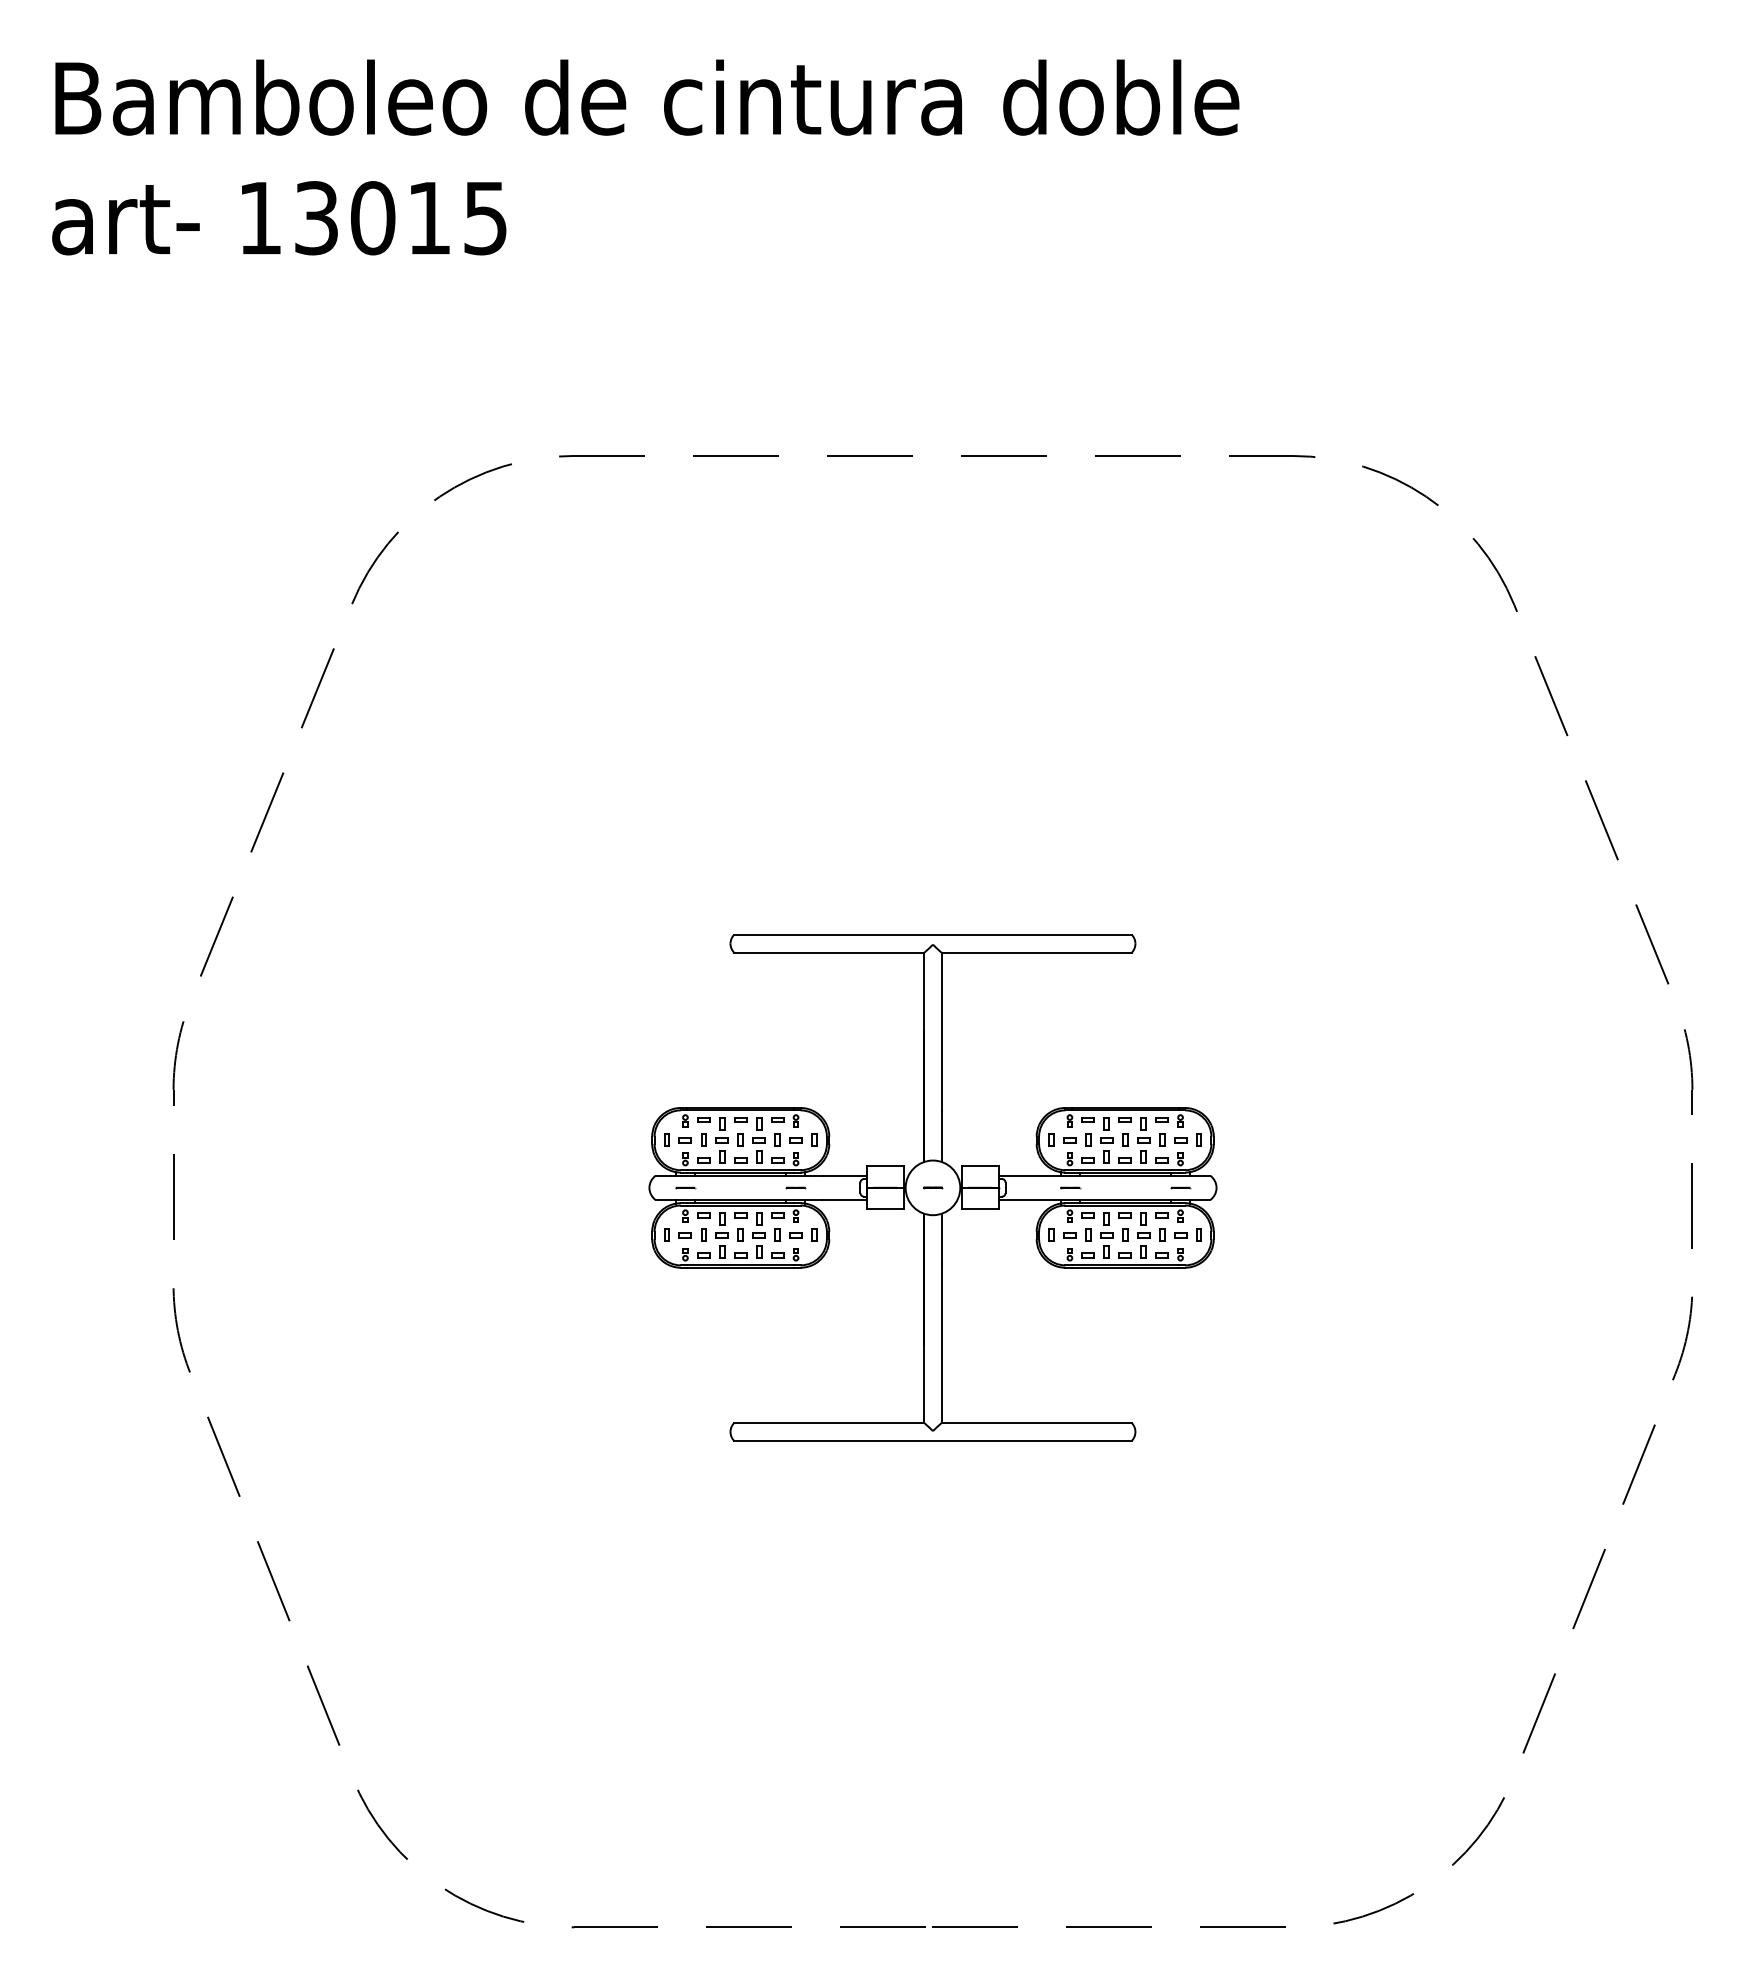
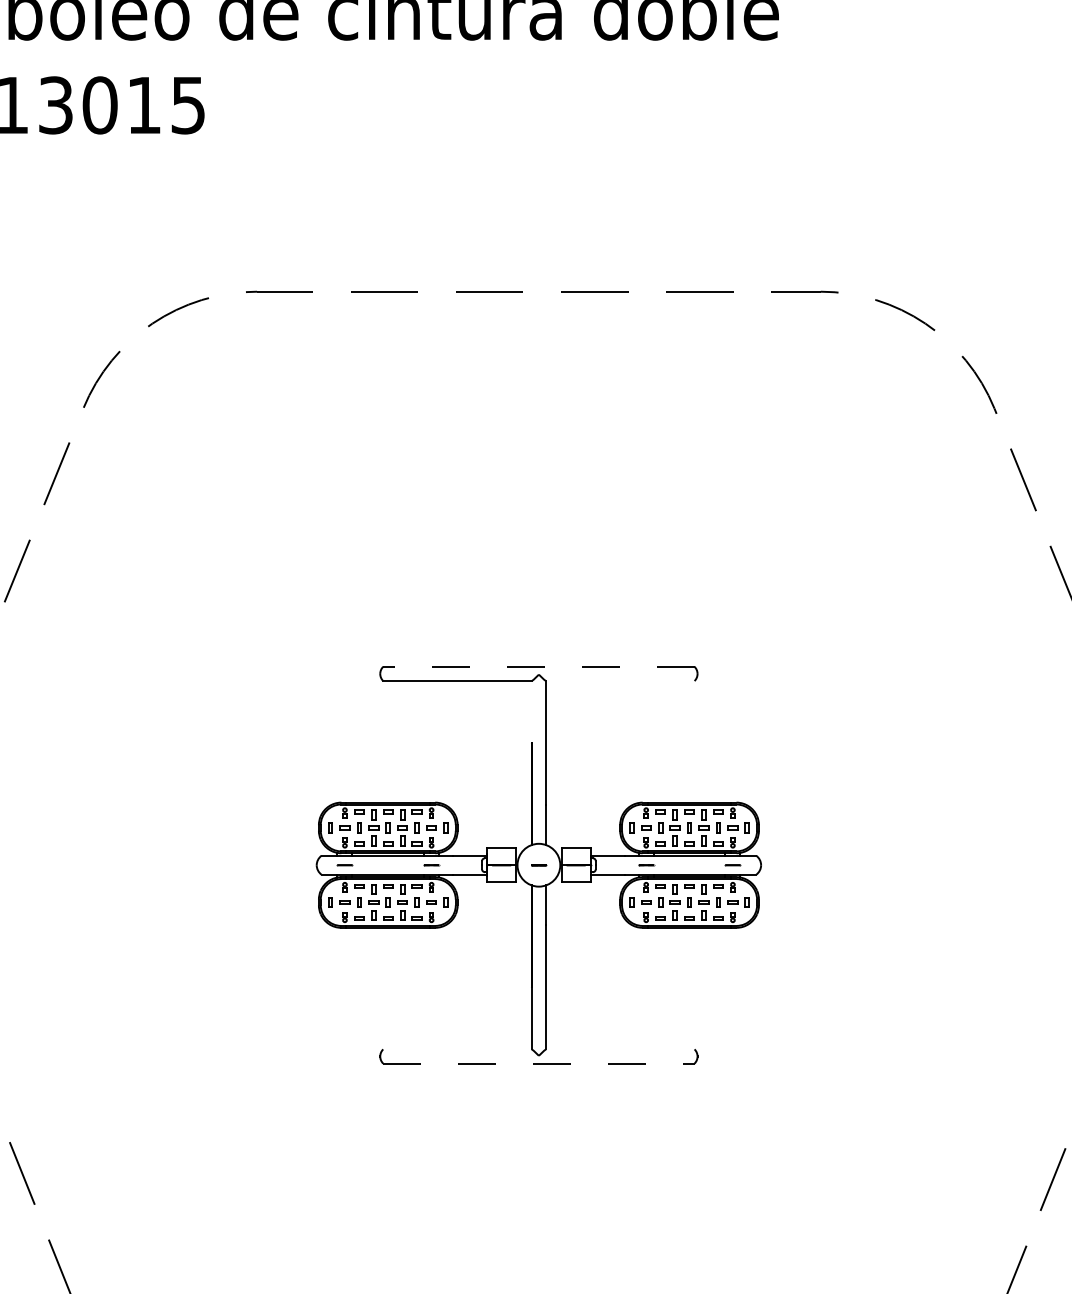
line: (932, 934) -> (538, 666), solid -> dashed
line: (1036, 952) -> (620, 680), removed
line: (923, 992) -> (531, 712), removed
line: (828, 1422) -> (457, 1049), removed
line: (1036, 1422) -> (620, 1049), removed
line: (932, 1441) -> (538, 1063), solid -> dashed

